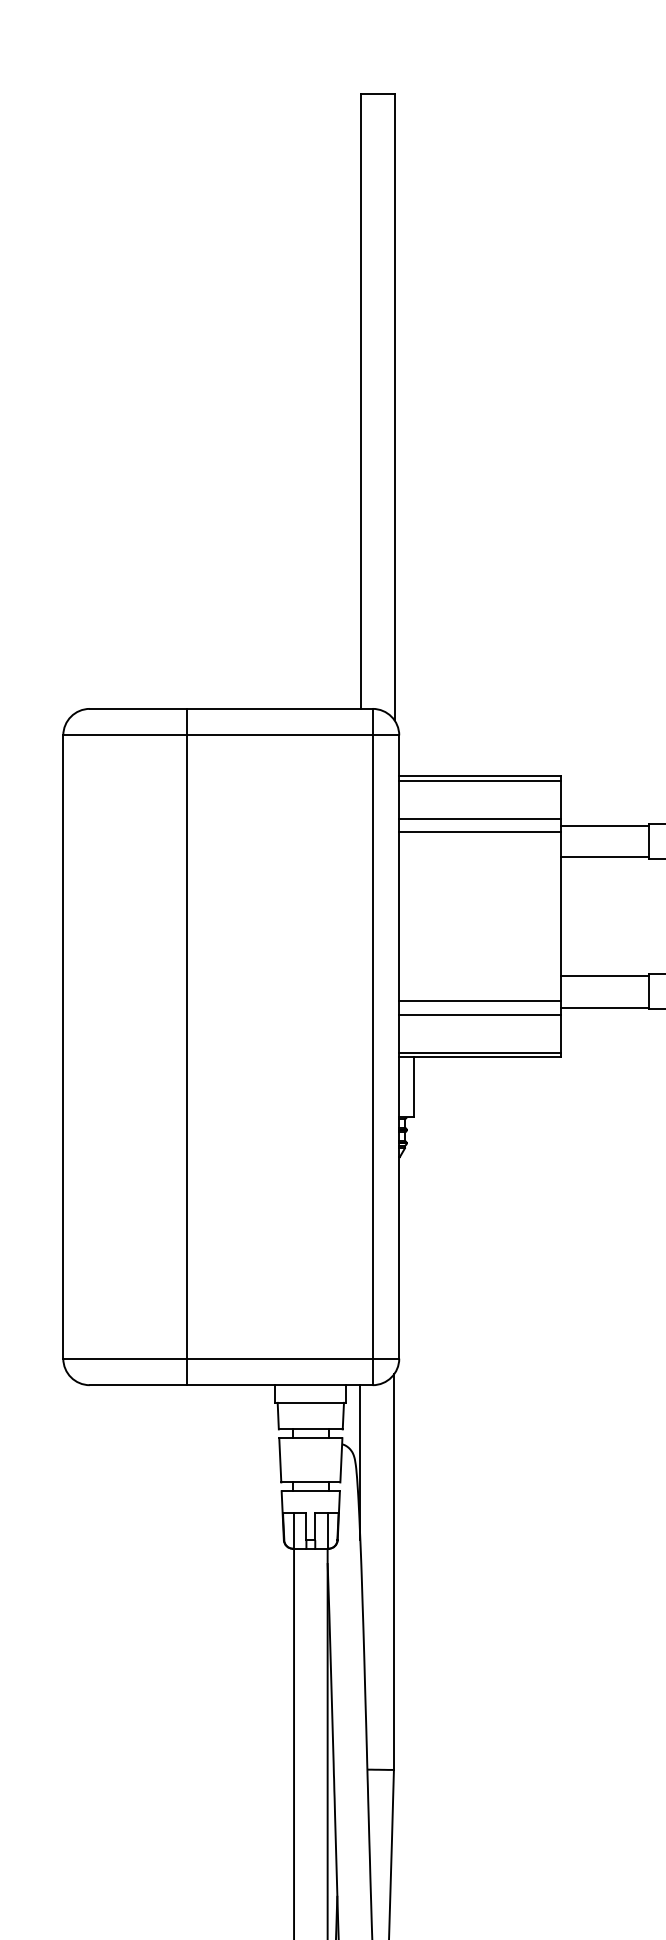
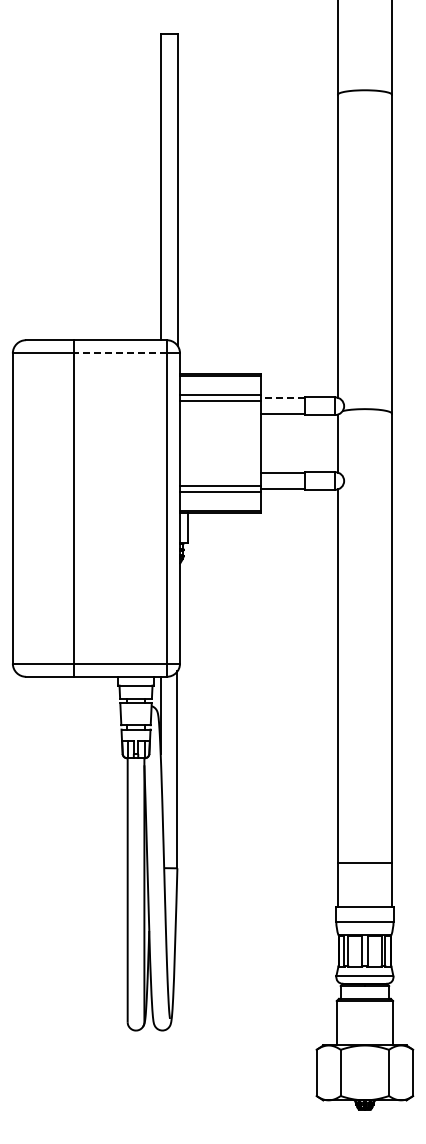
line: (279, 735) -> (120, 353), solid -> dashed
line: (605, 826) -> (282, 398), solid -> dashed

